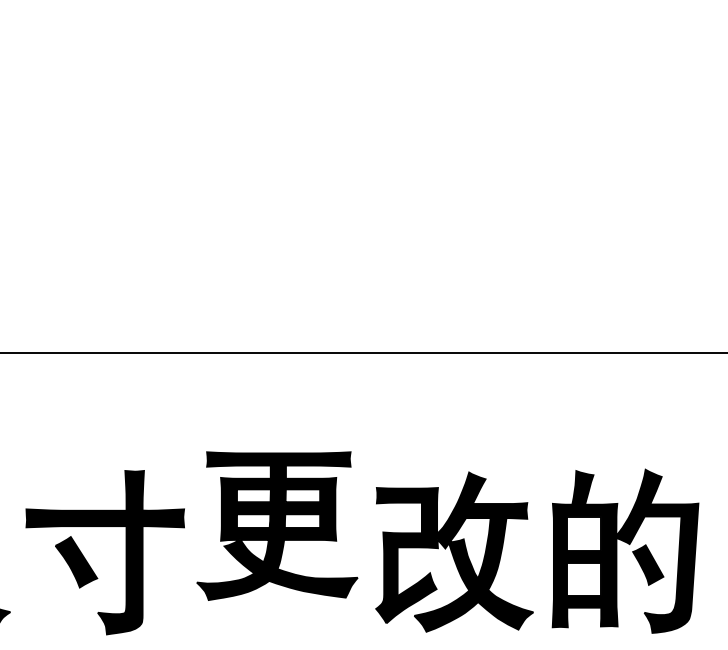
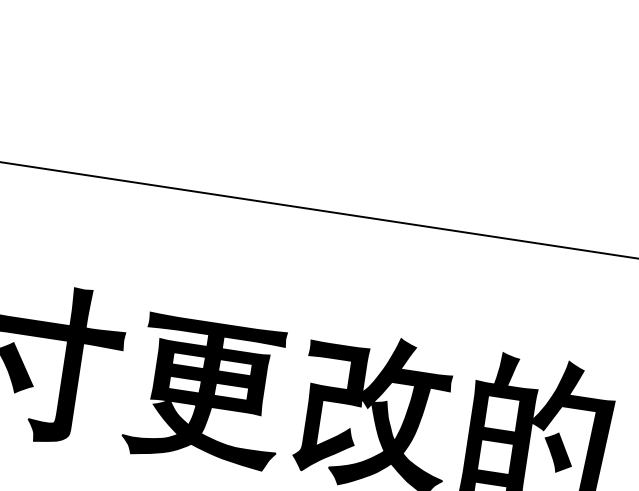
part: (277, 525) -> (207, 392), moved

